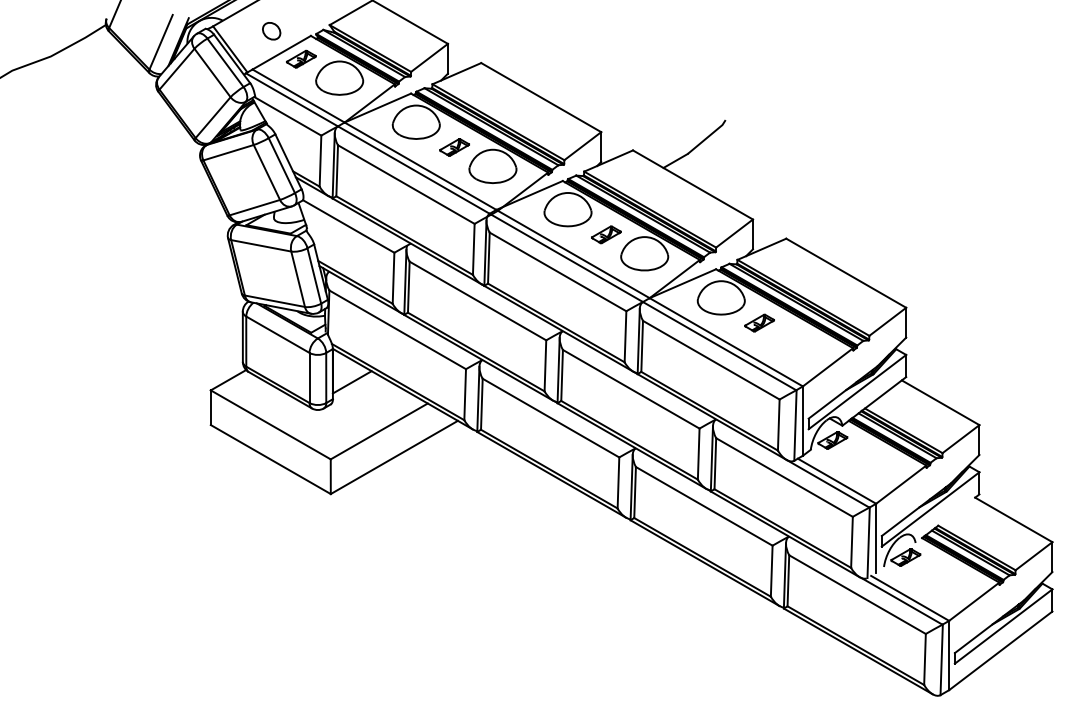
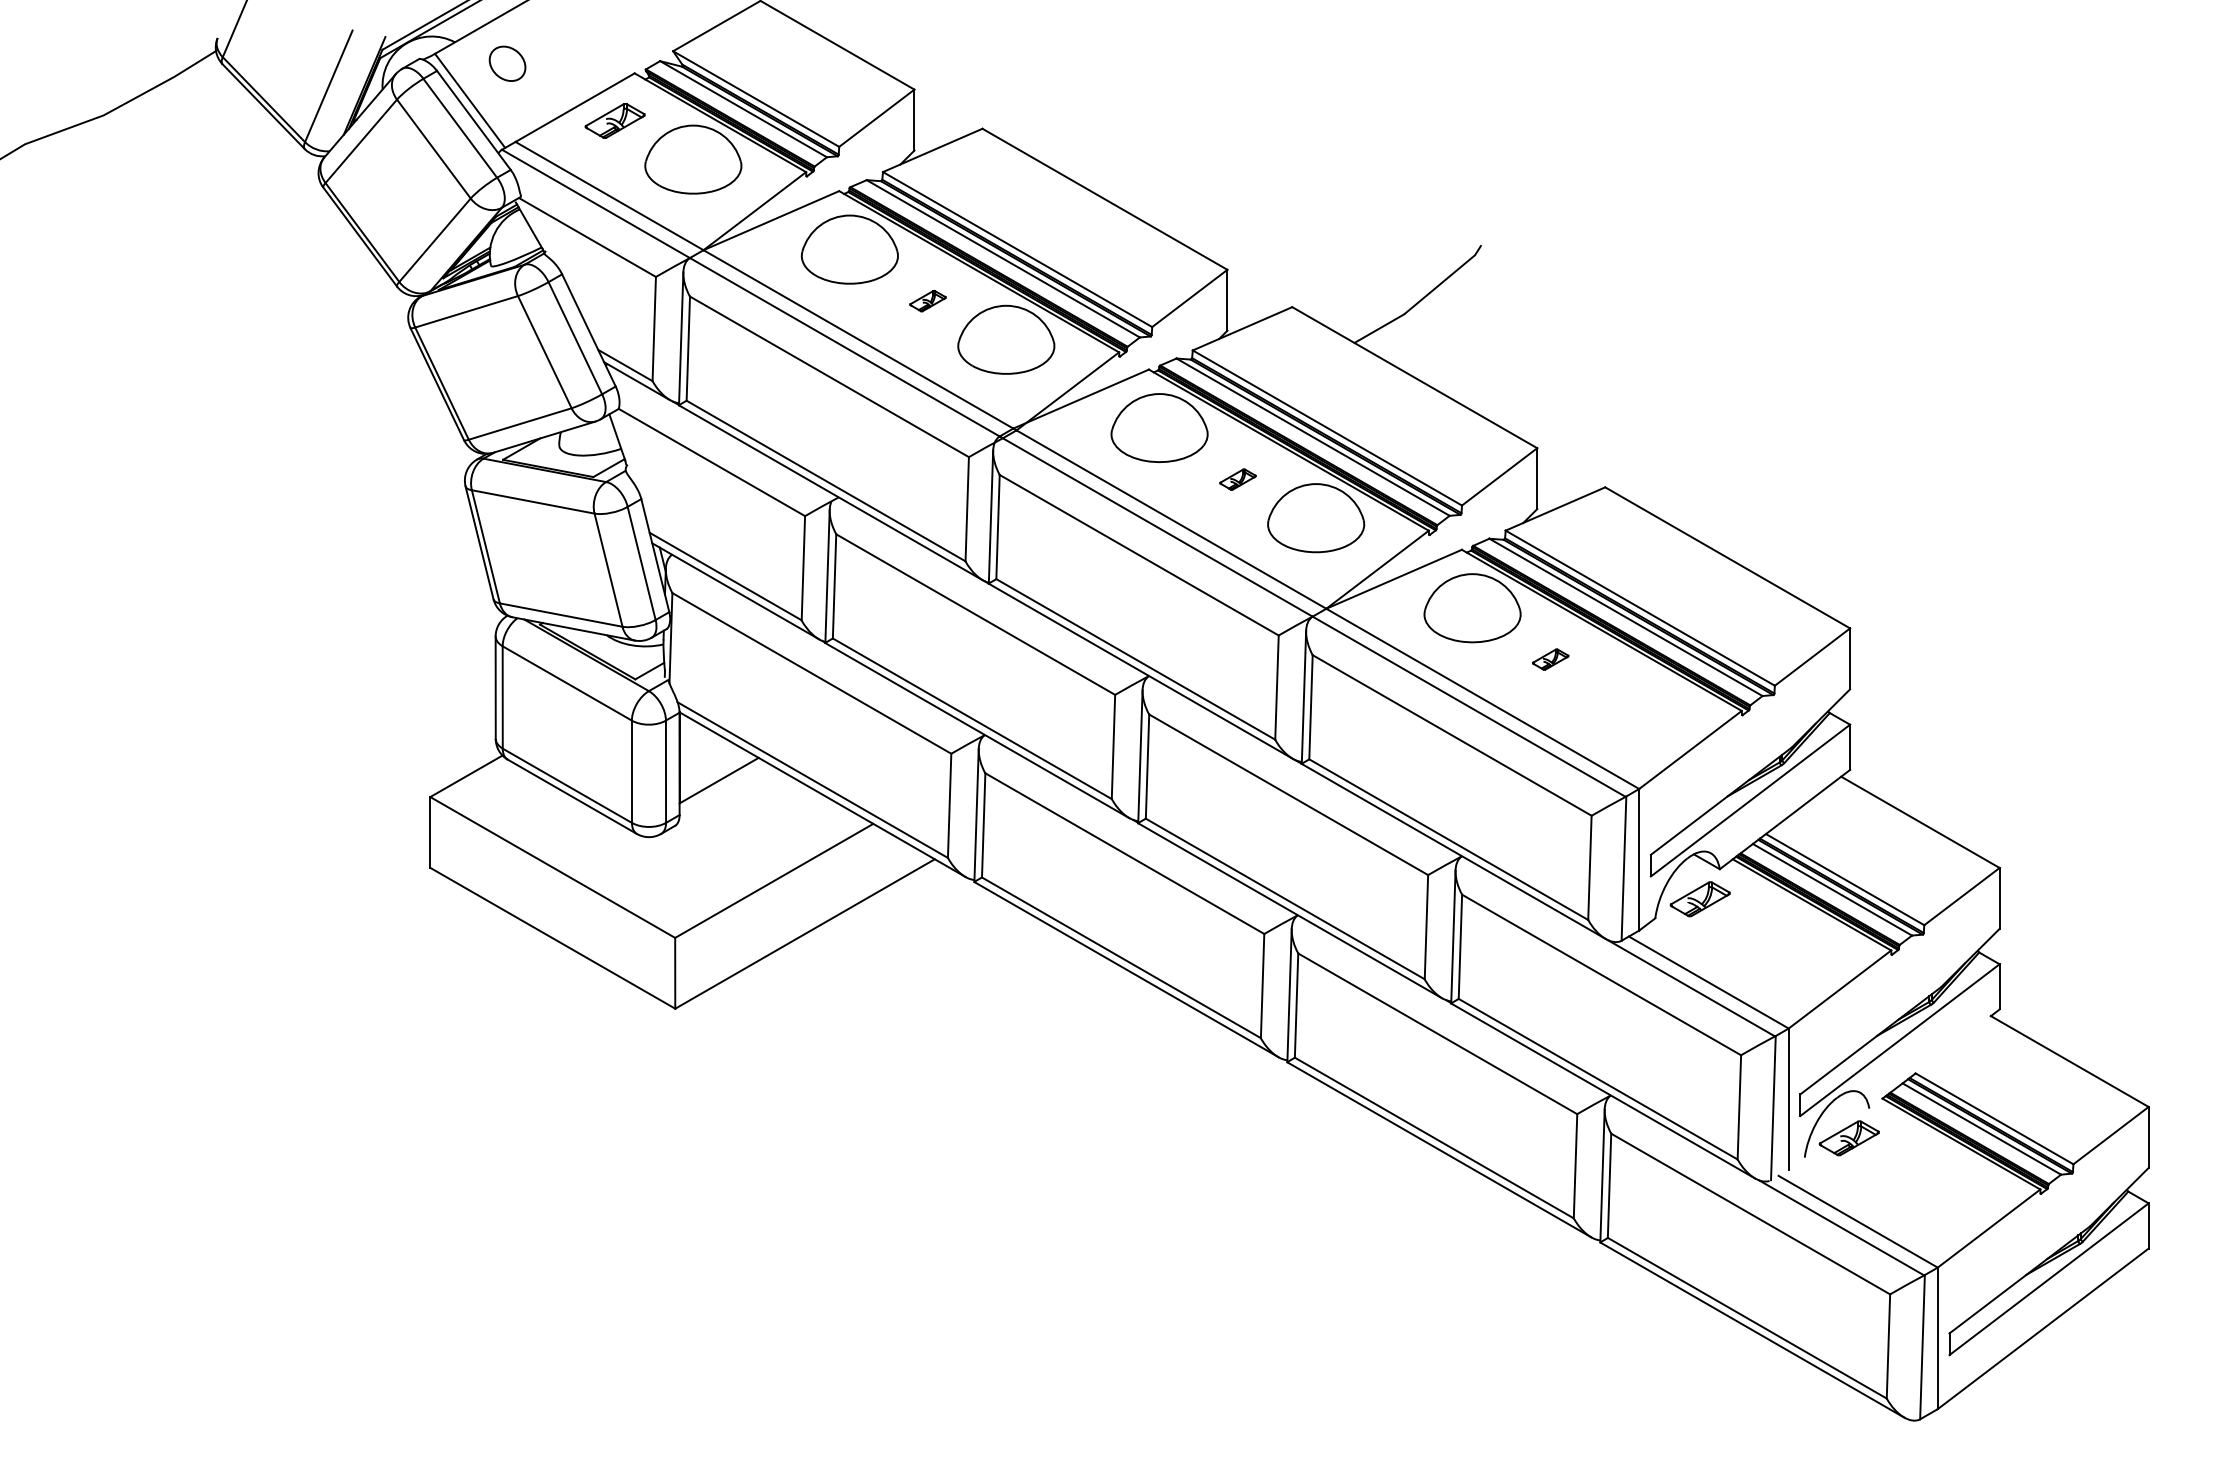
part: (271, 31) -> (507, 64), moved
part: (454, 147) -> (927, 301), size x0.6
part: (606, 234) -> (1238, 478), size x0.6
part: (759, 322) -> (1550, 658), size x0.6

